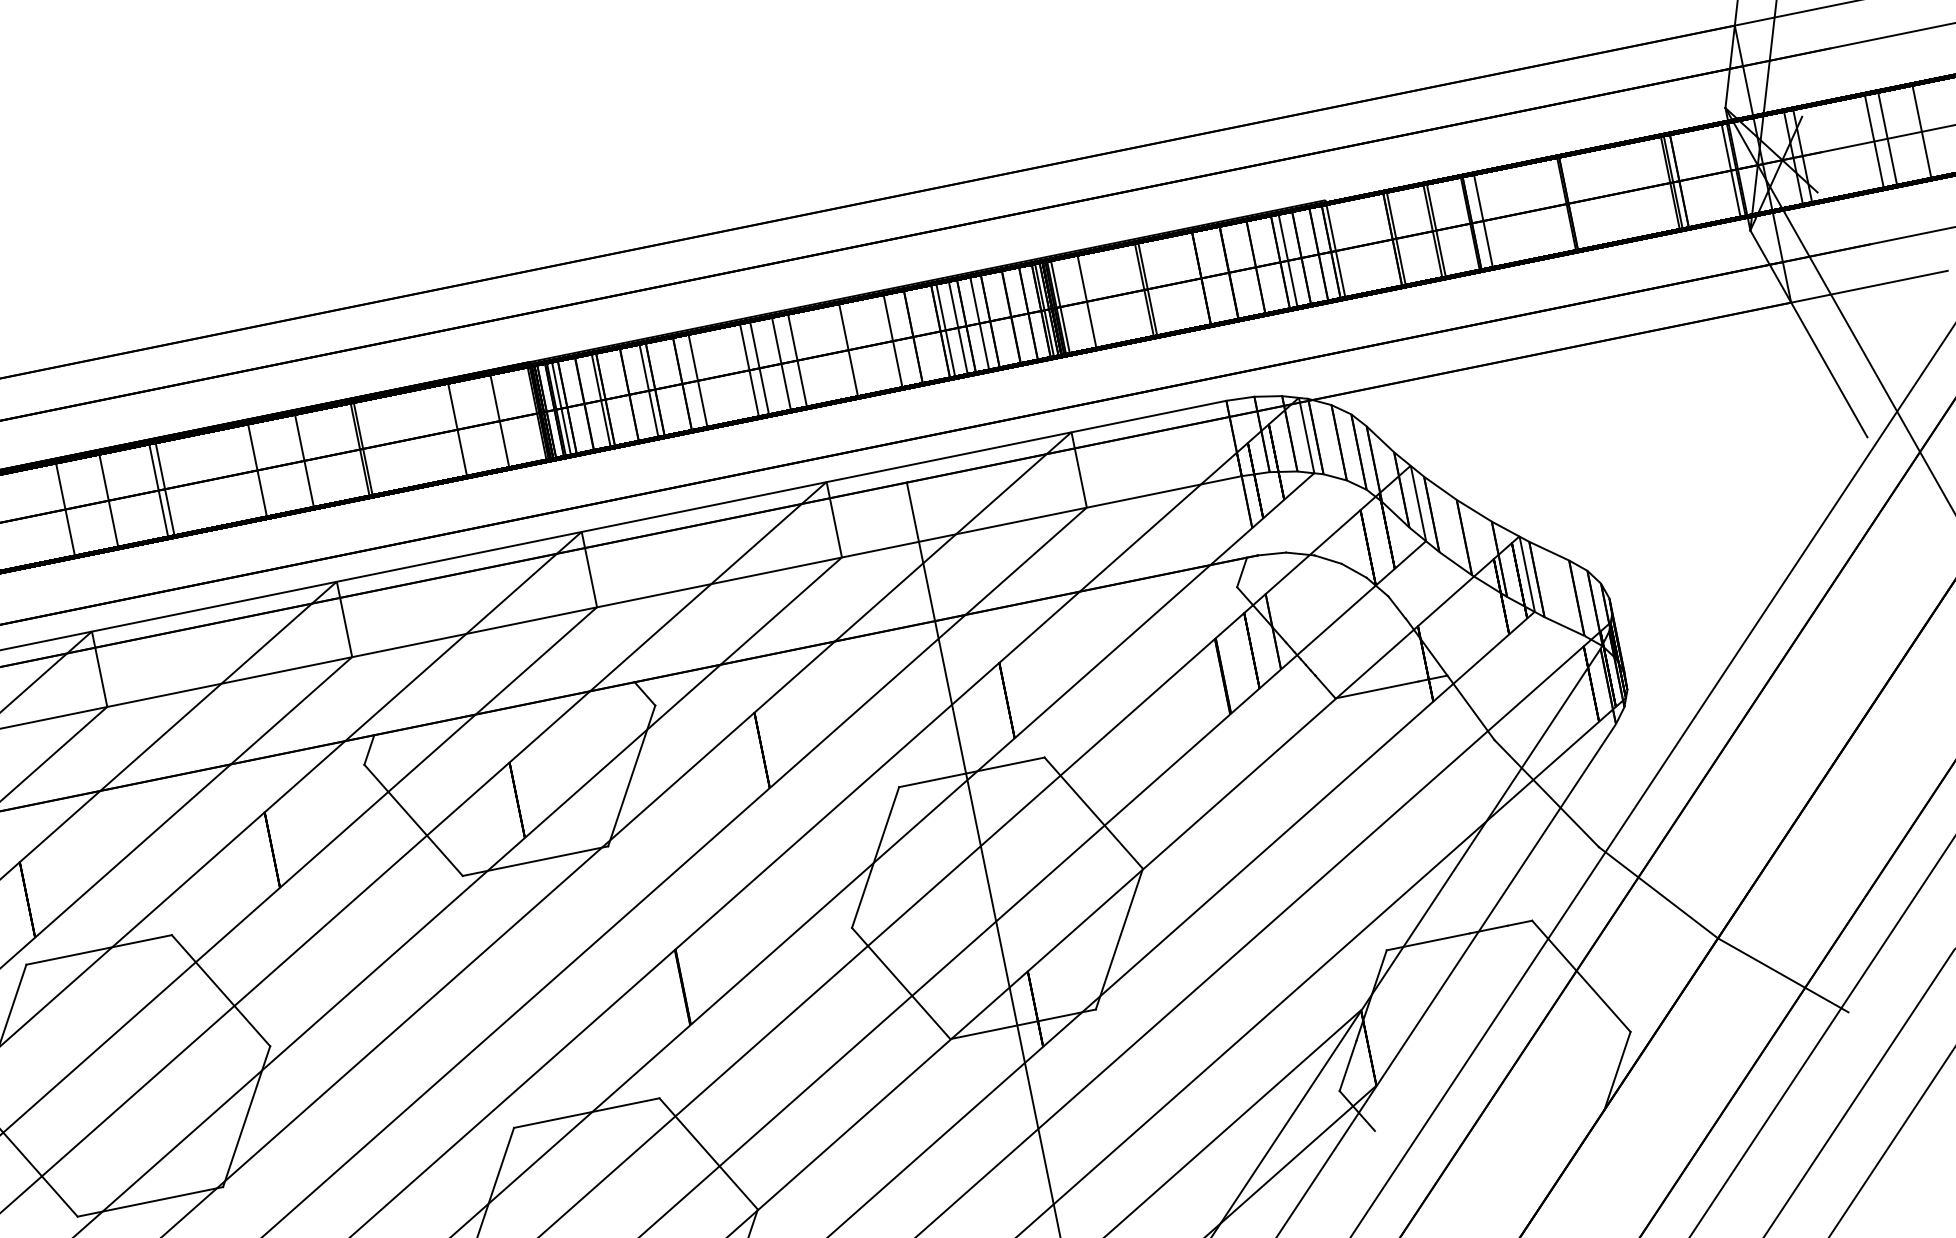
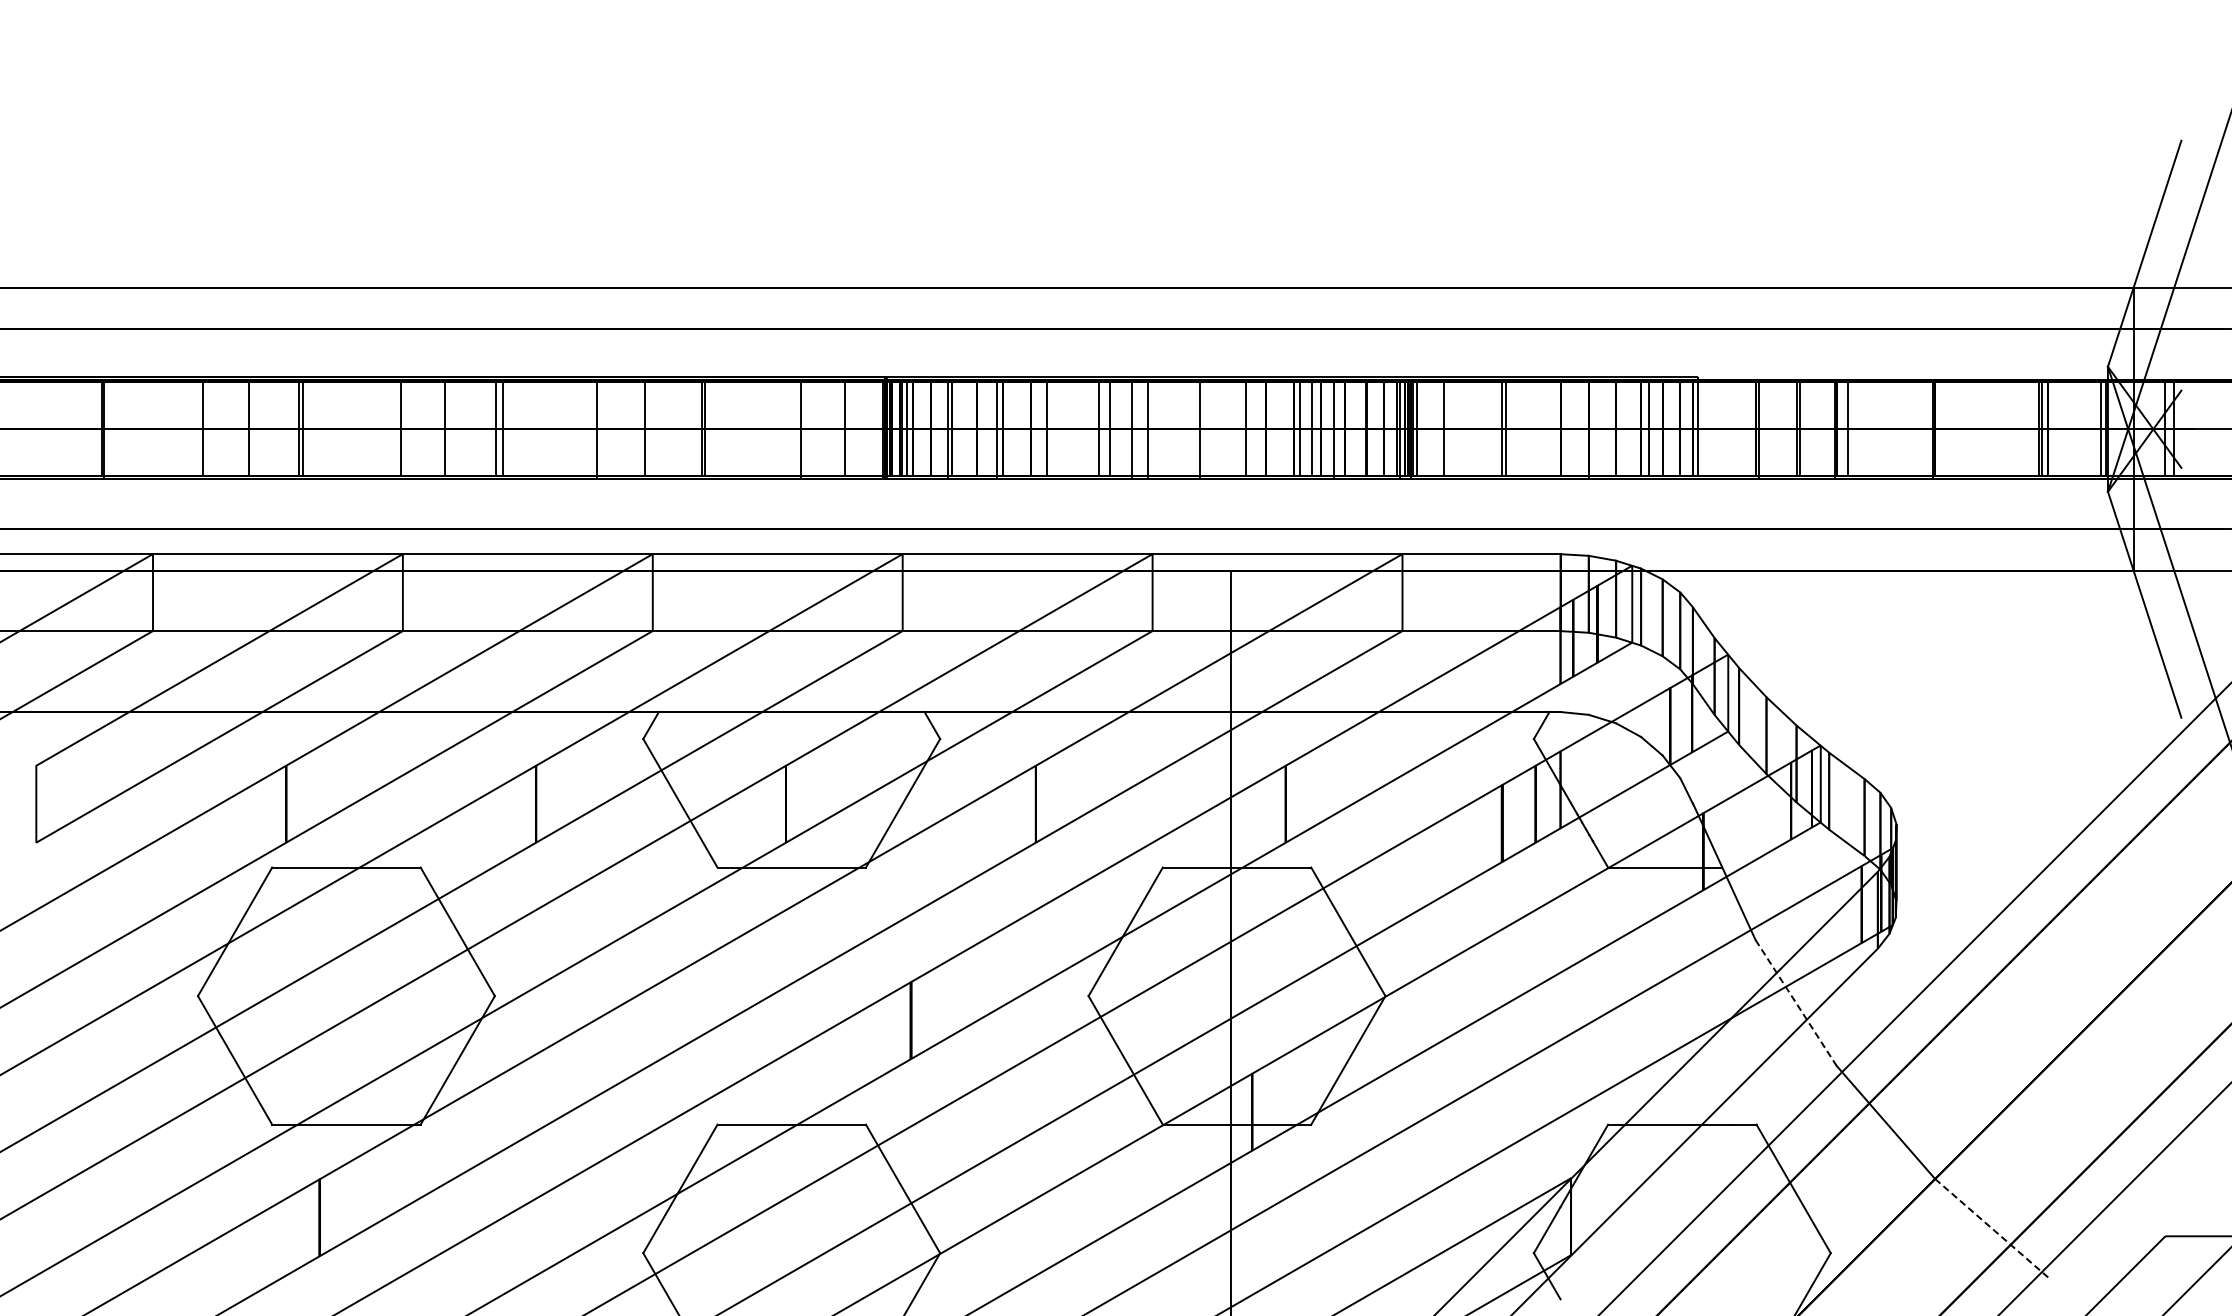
line: (1547, 794) -> (1796, 1003), solid -> dashed
line: (1783, 975) -> (1991, 1228), solid -> dashed

